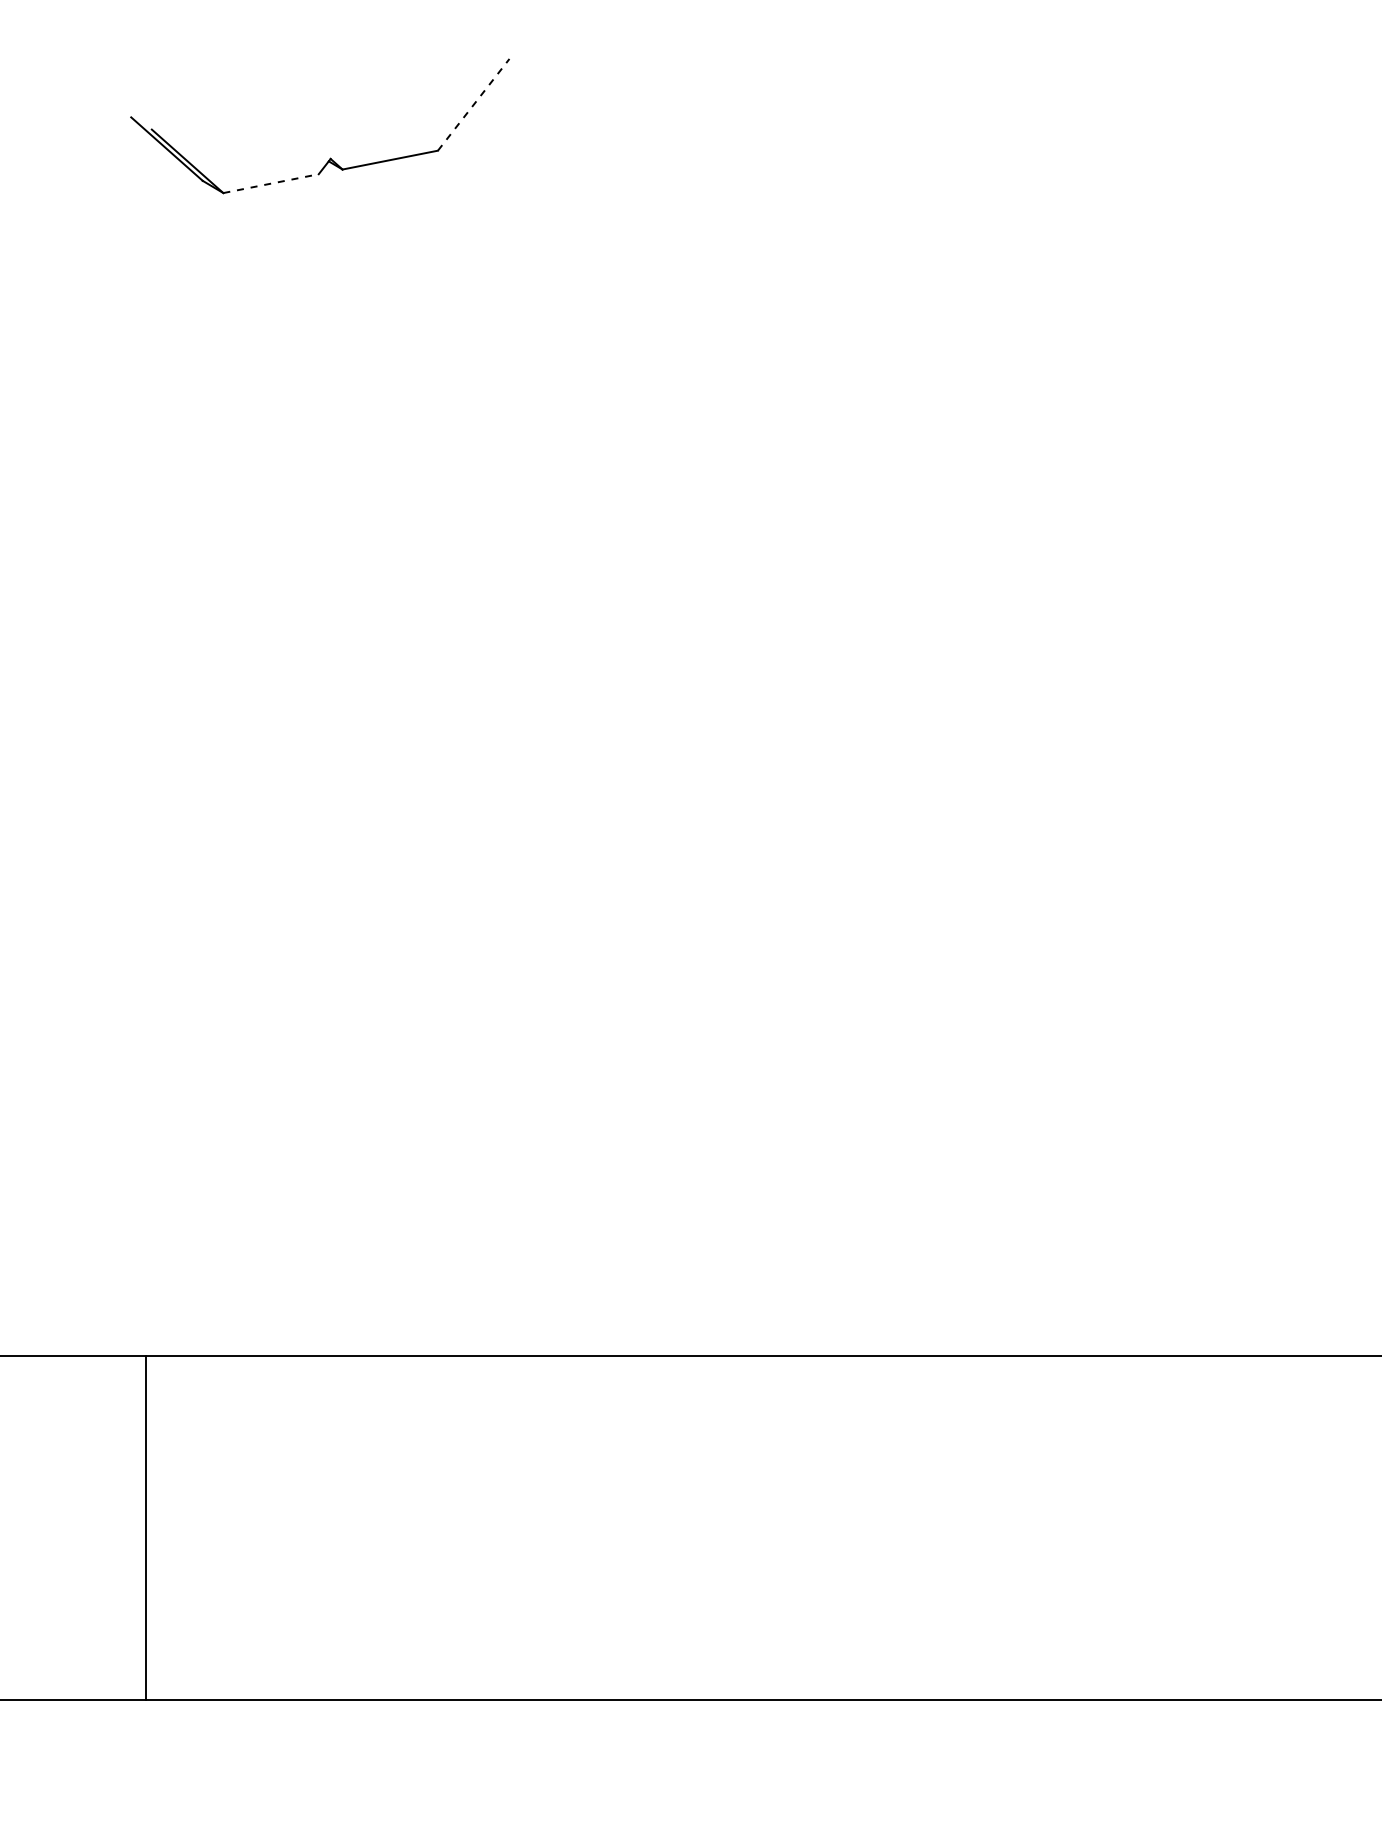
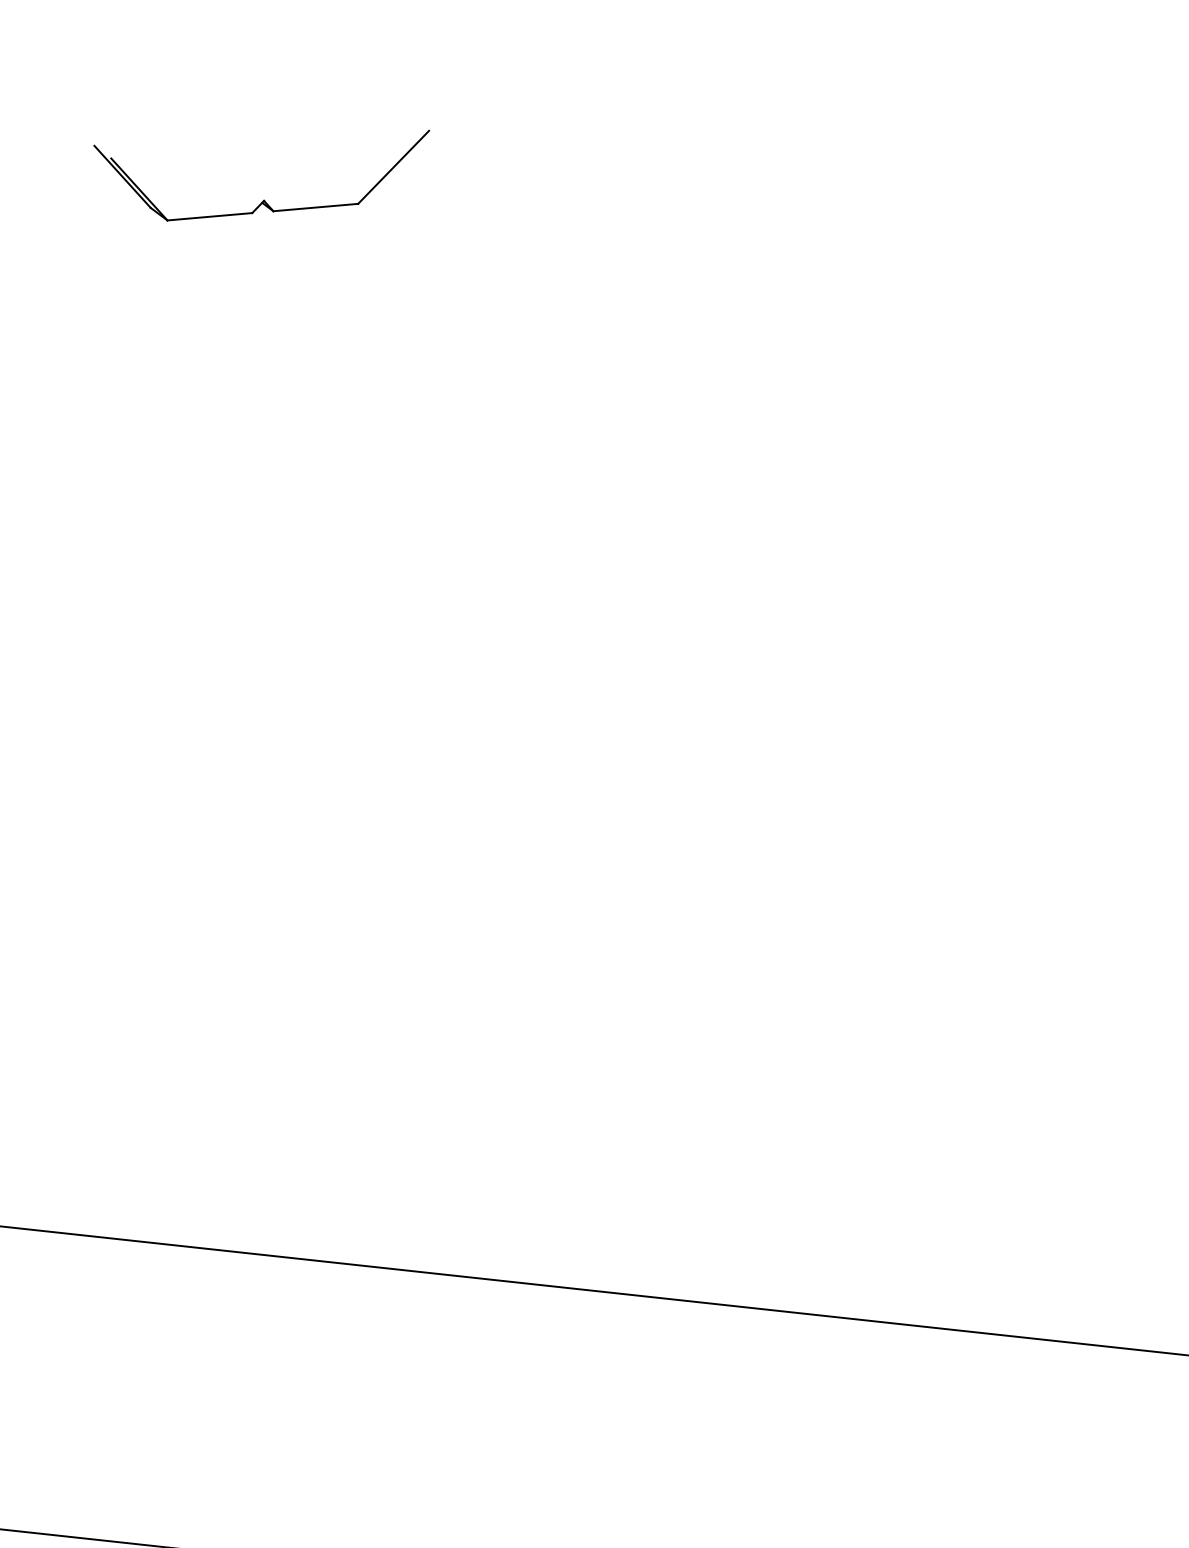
line: (474, 104) -> (394, 167), dashed -> solid
line: (271, 183) -> (210, 216), dashed -> solid

